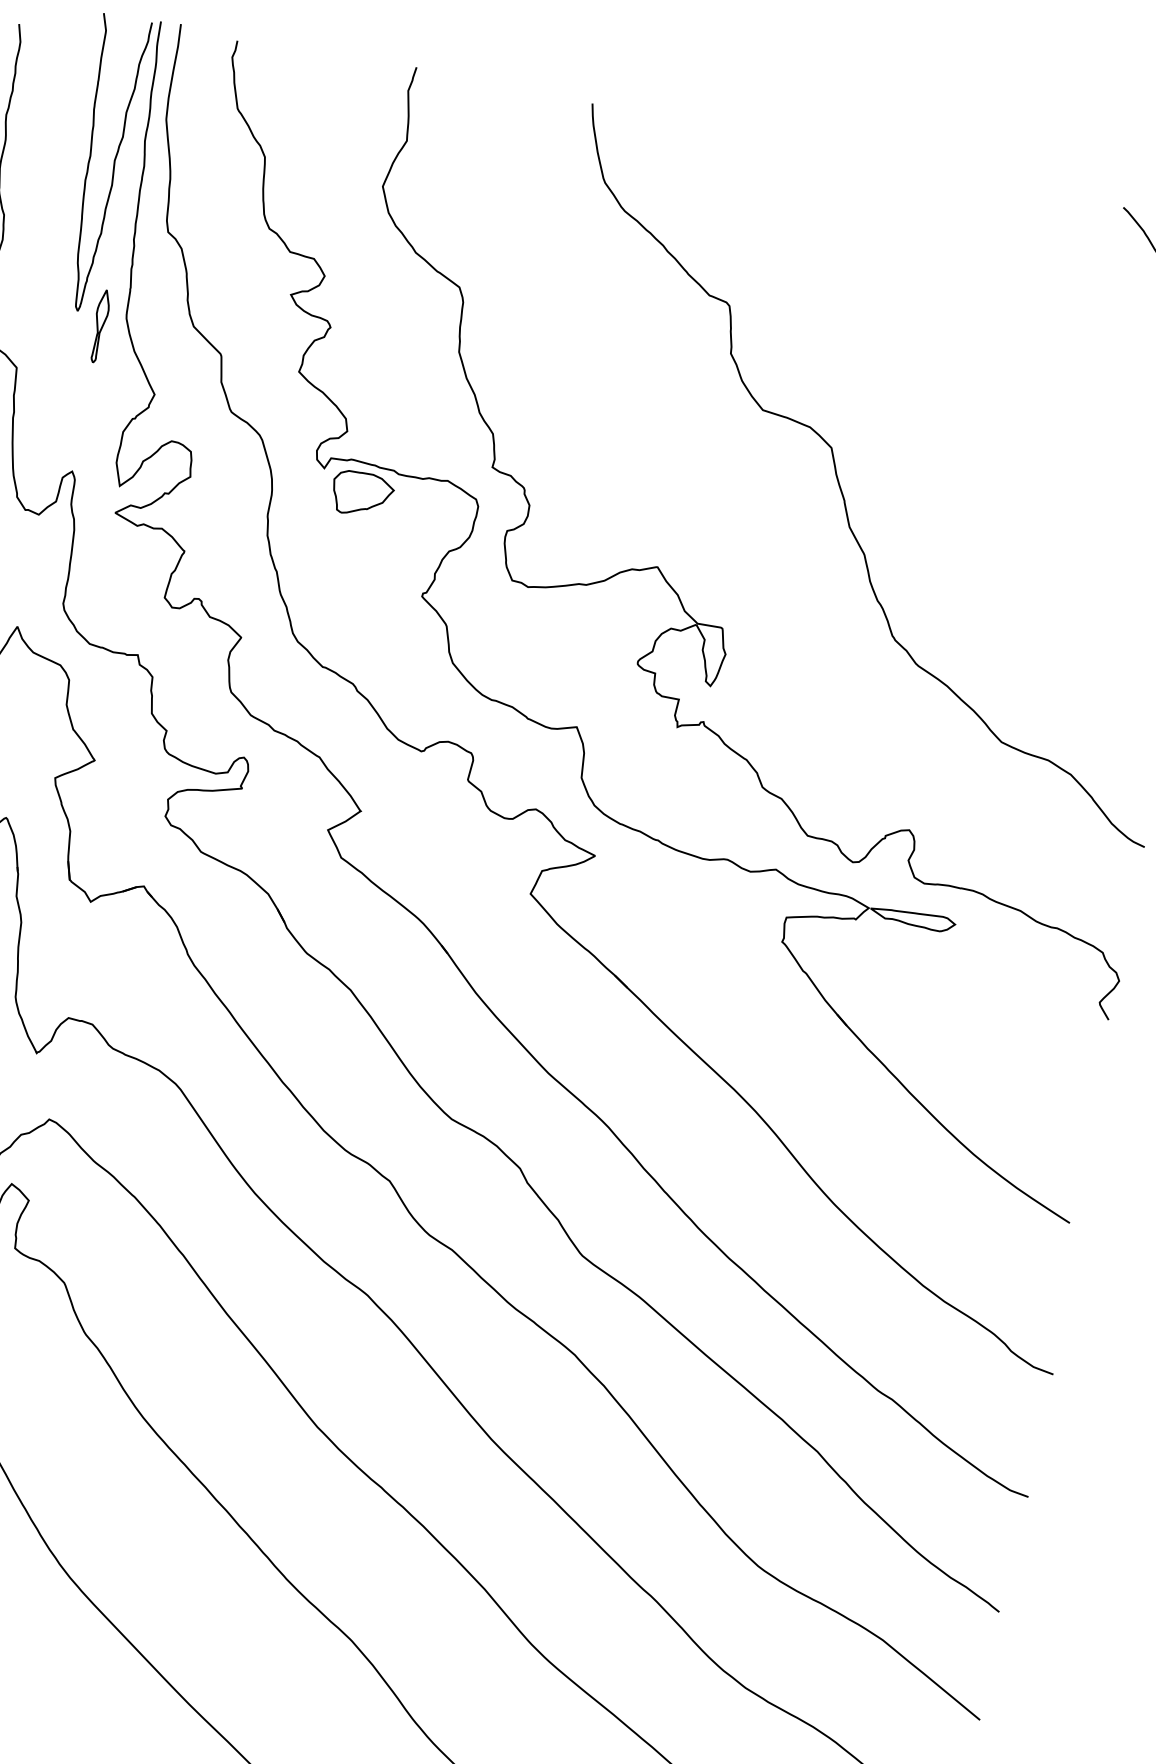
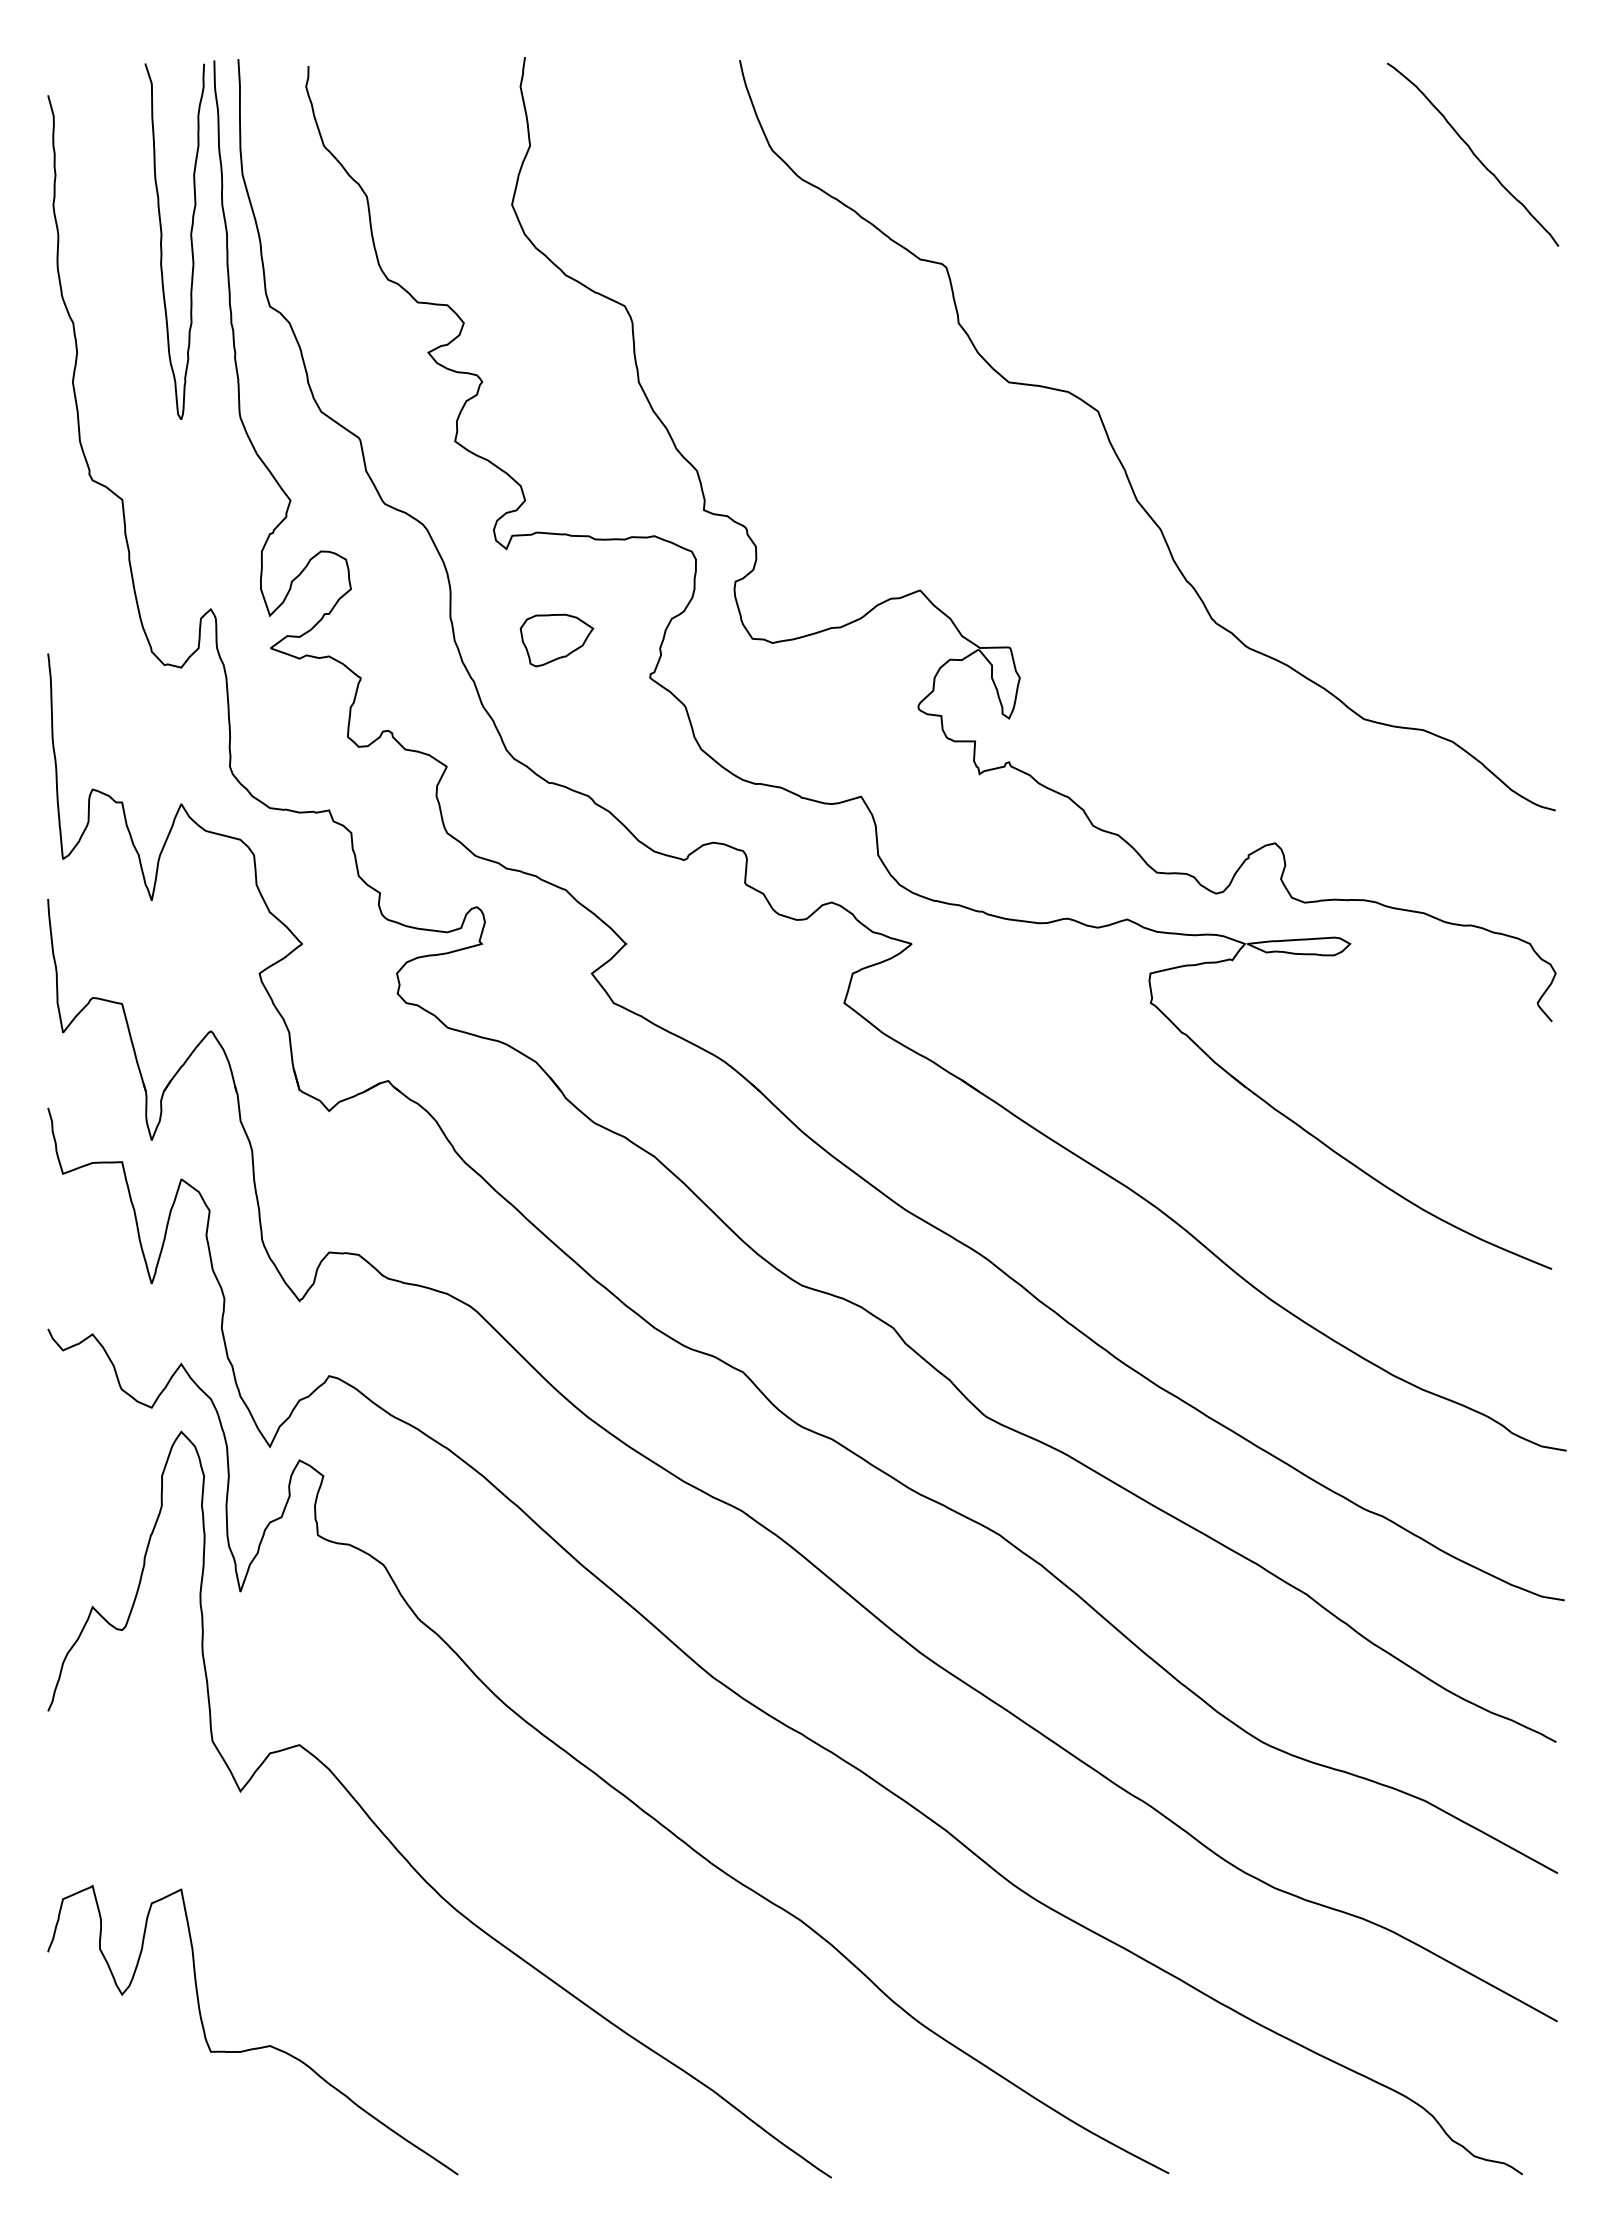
part: (99, 326) -> (210, 432), removed
part: (361, 494) -> (556, 640), moved

